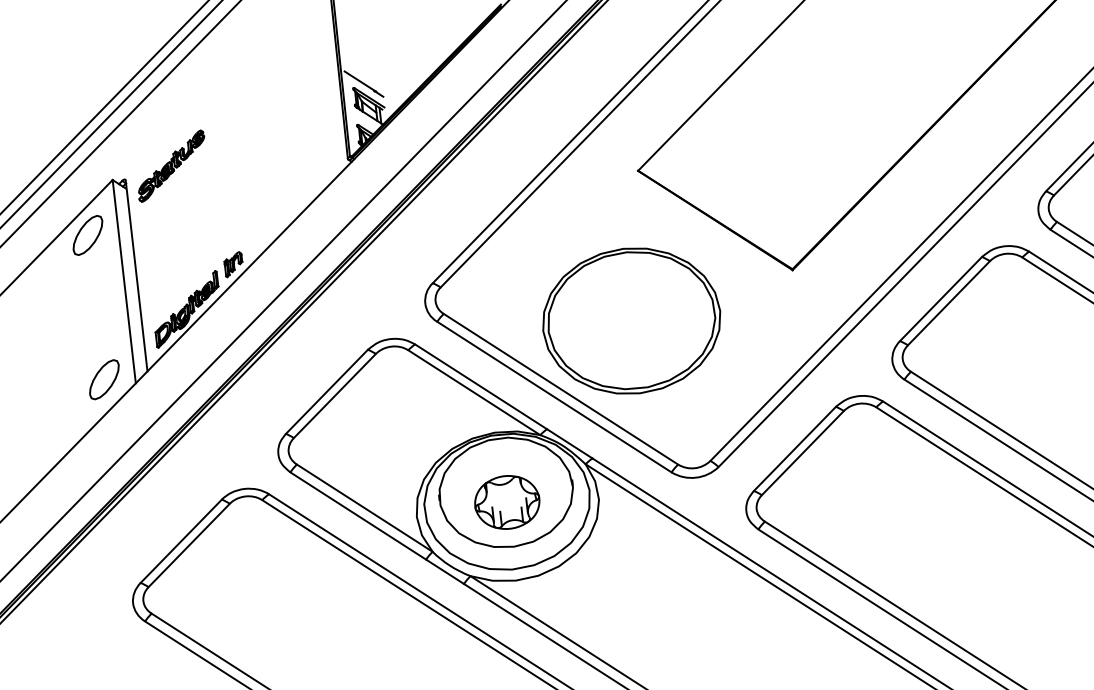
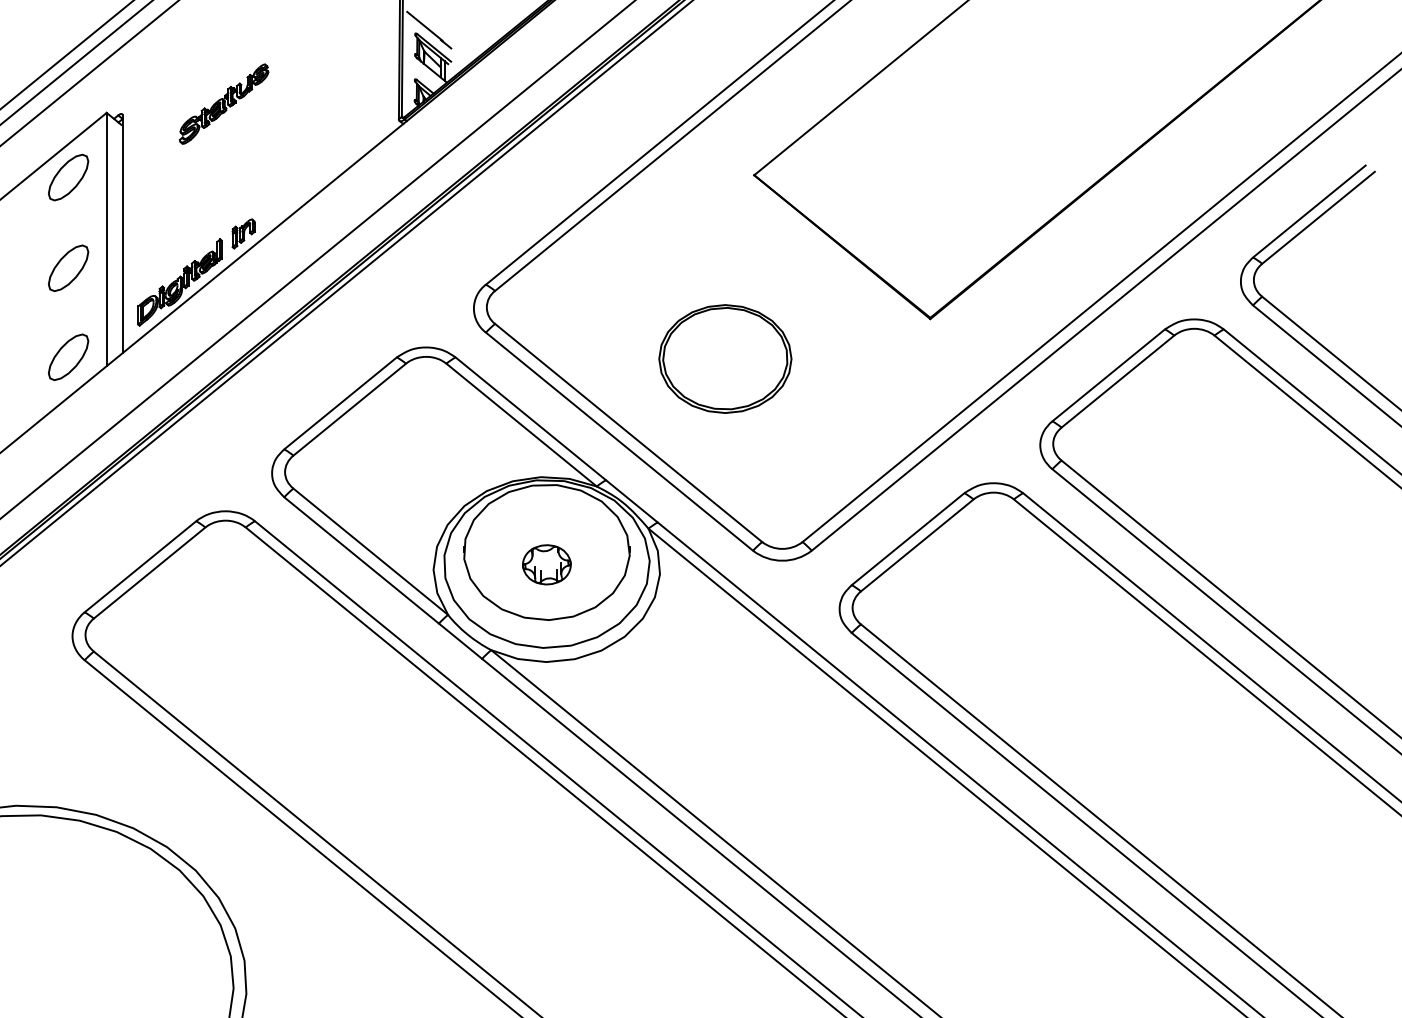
part: (171, 165) -> (223, 103), moved
part: (96, 308) -> (68, 268), added
part: (631, 320) -> (725, 358), size x0.6
part: (506, 502) -> (546, 564), size x0.6

